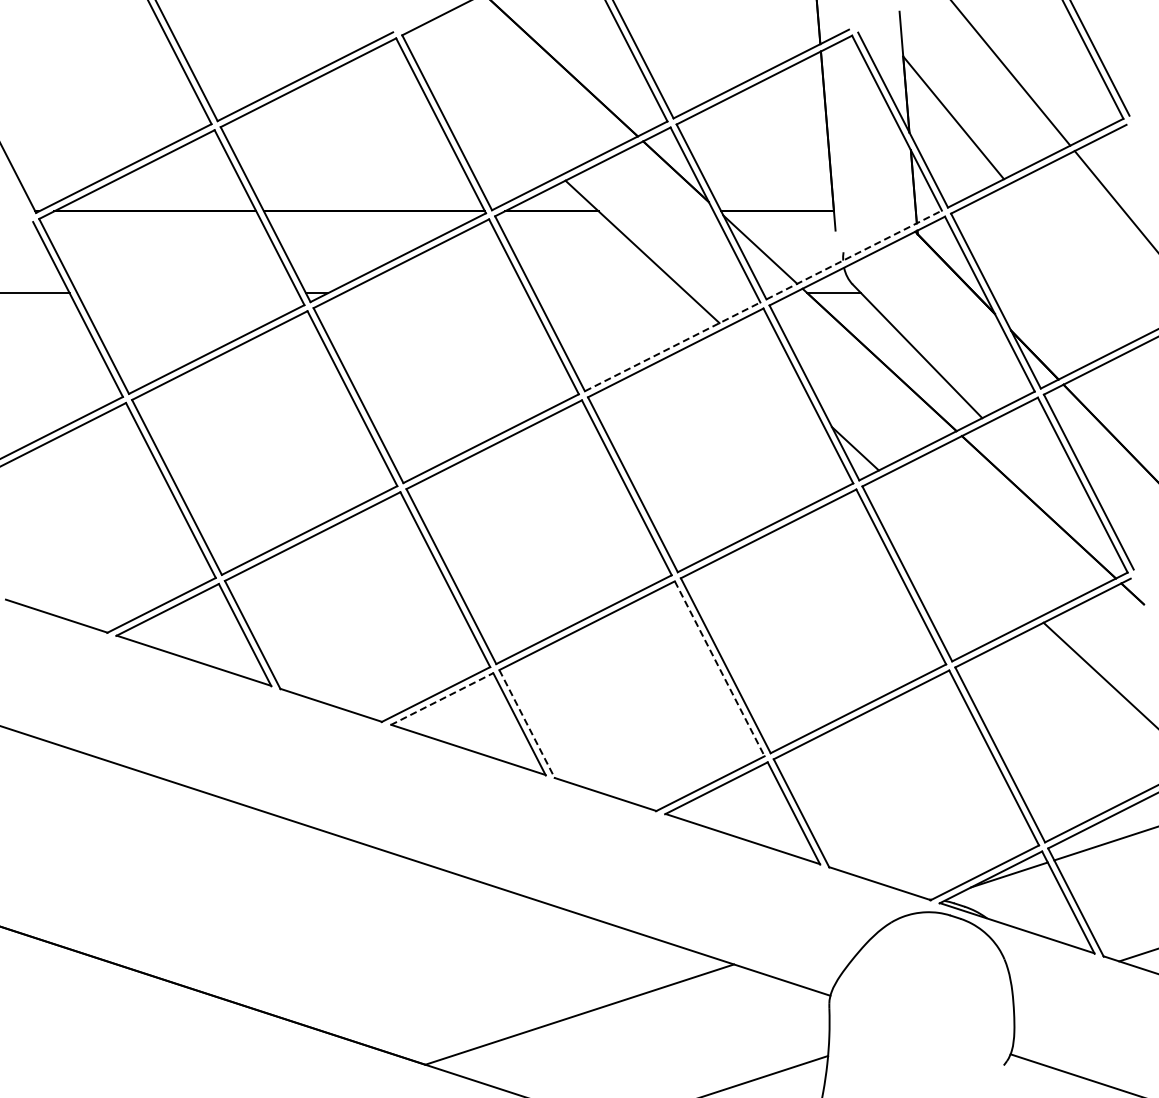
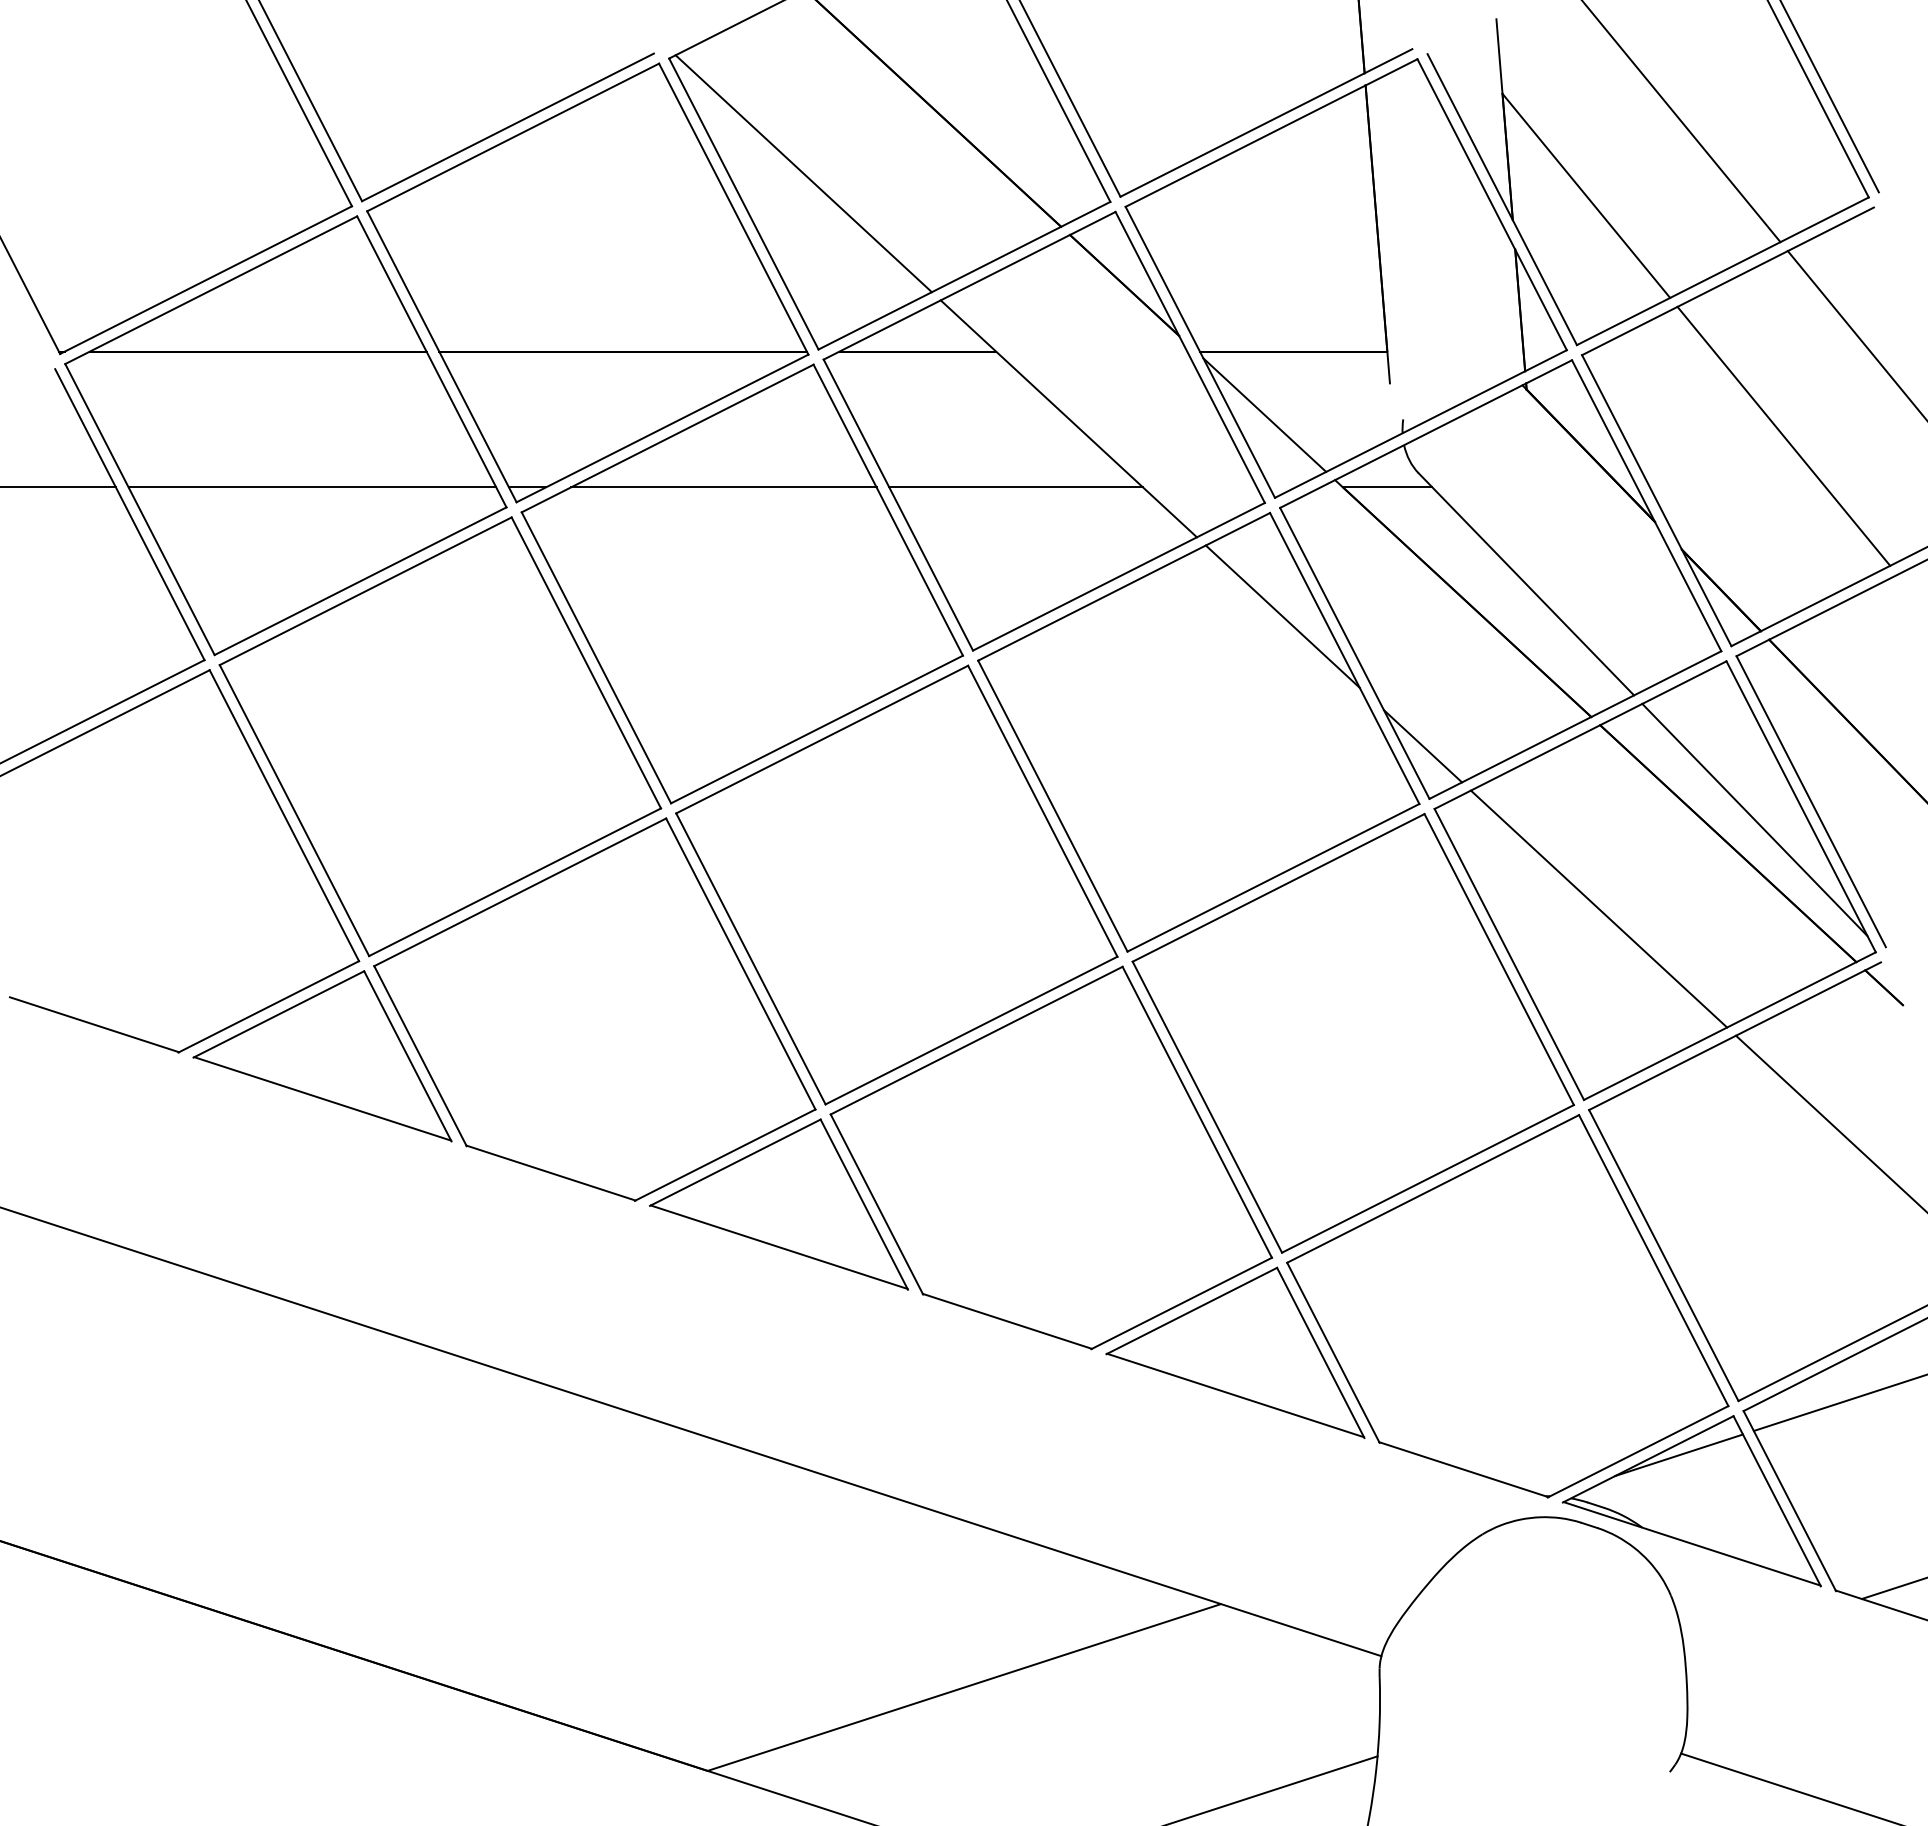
line: (483, 104) -> (804, 173), added
line: (854, 254) -> (1421, 423), dashed -> solid
line: (1072, 262) -> (1784, 436), added
line: (187, 293) -> (311, 488), added
line: (434, 293) -> (722, 488), added
line: (610, 293) -> (1015, 488), added
line: (673, 346) -> (1120, 576), dashed -> solid
line: (770, 370) -> (1281, 616), added
line: (1054, 492) -> (1754, 819), added
line: (961, 546) -> (1599, 908), added
line: (719, 669) -> (1196, 1113), dashed -> solid
line: (442, 698) -> (736, 1161), dashed -> solid
line: (527, 724) -> (877, 1204), dashed -> solid

